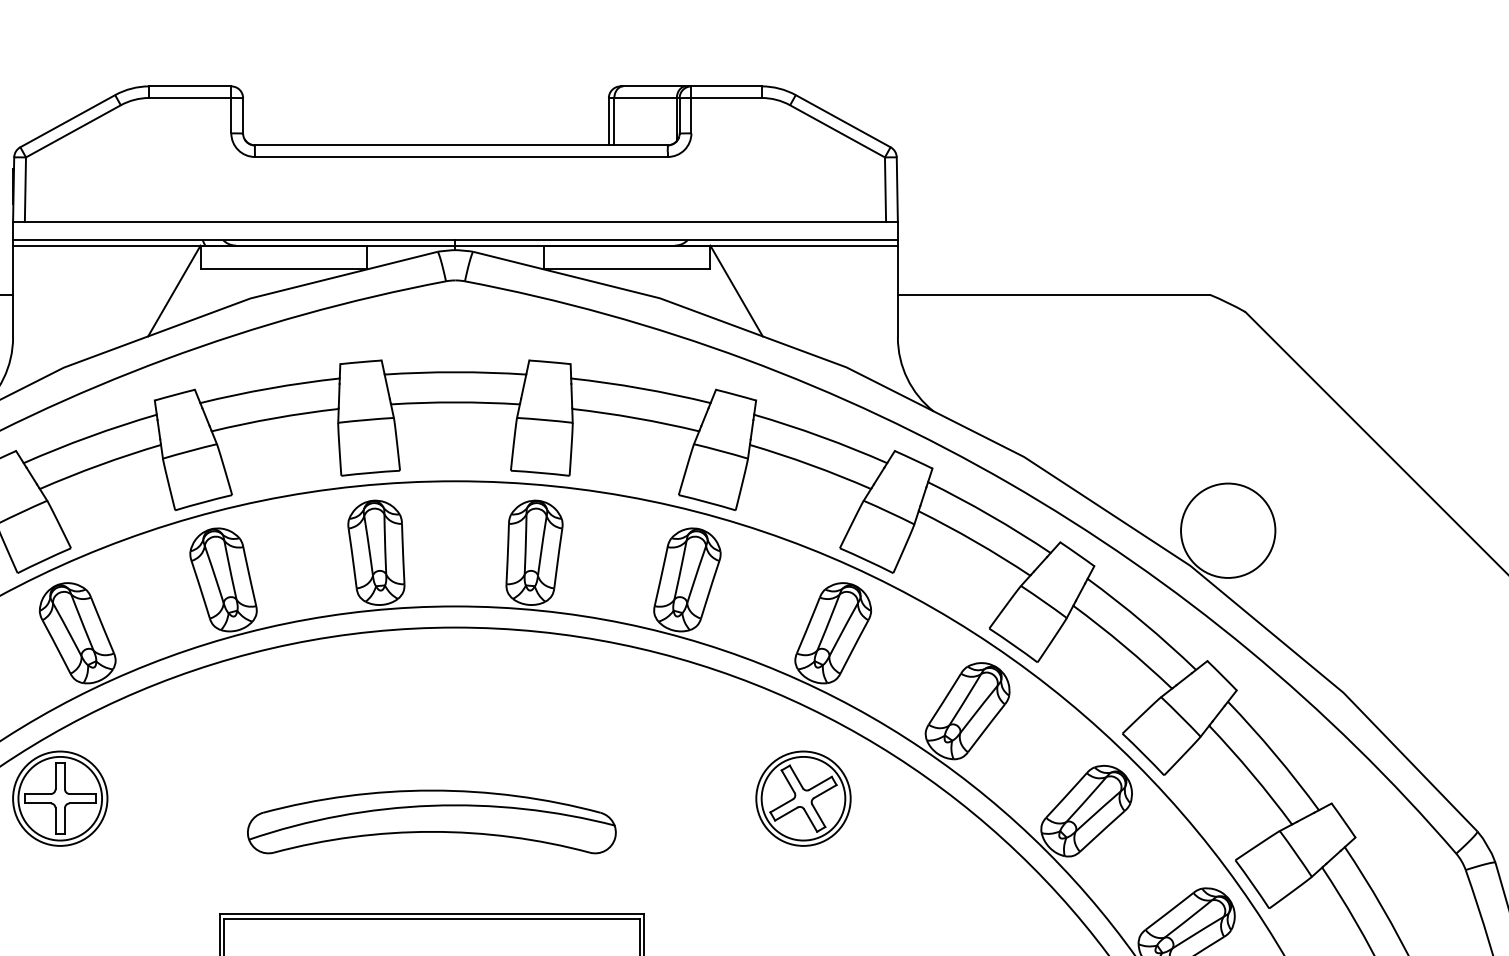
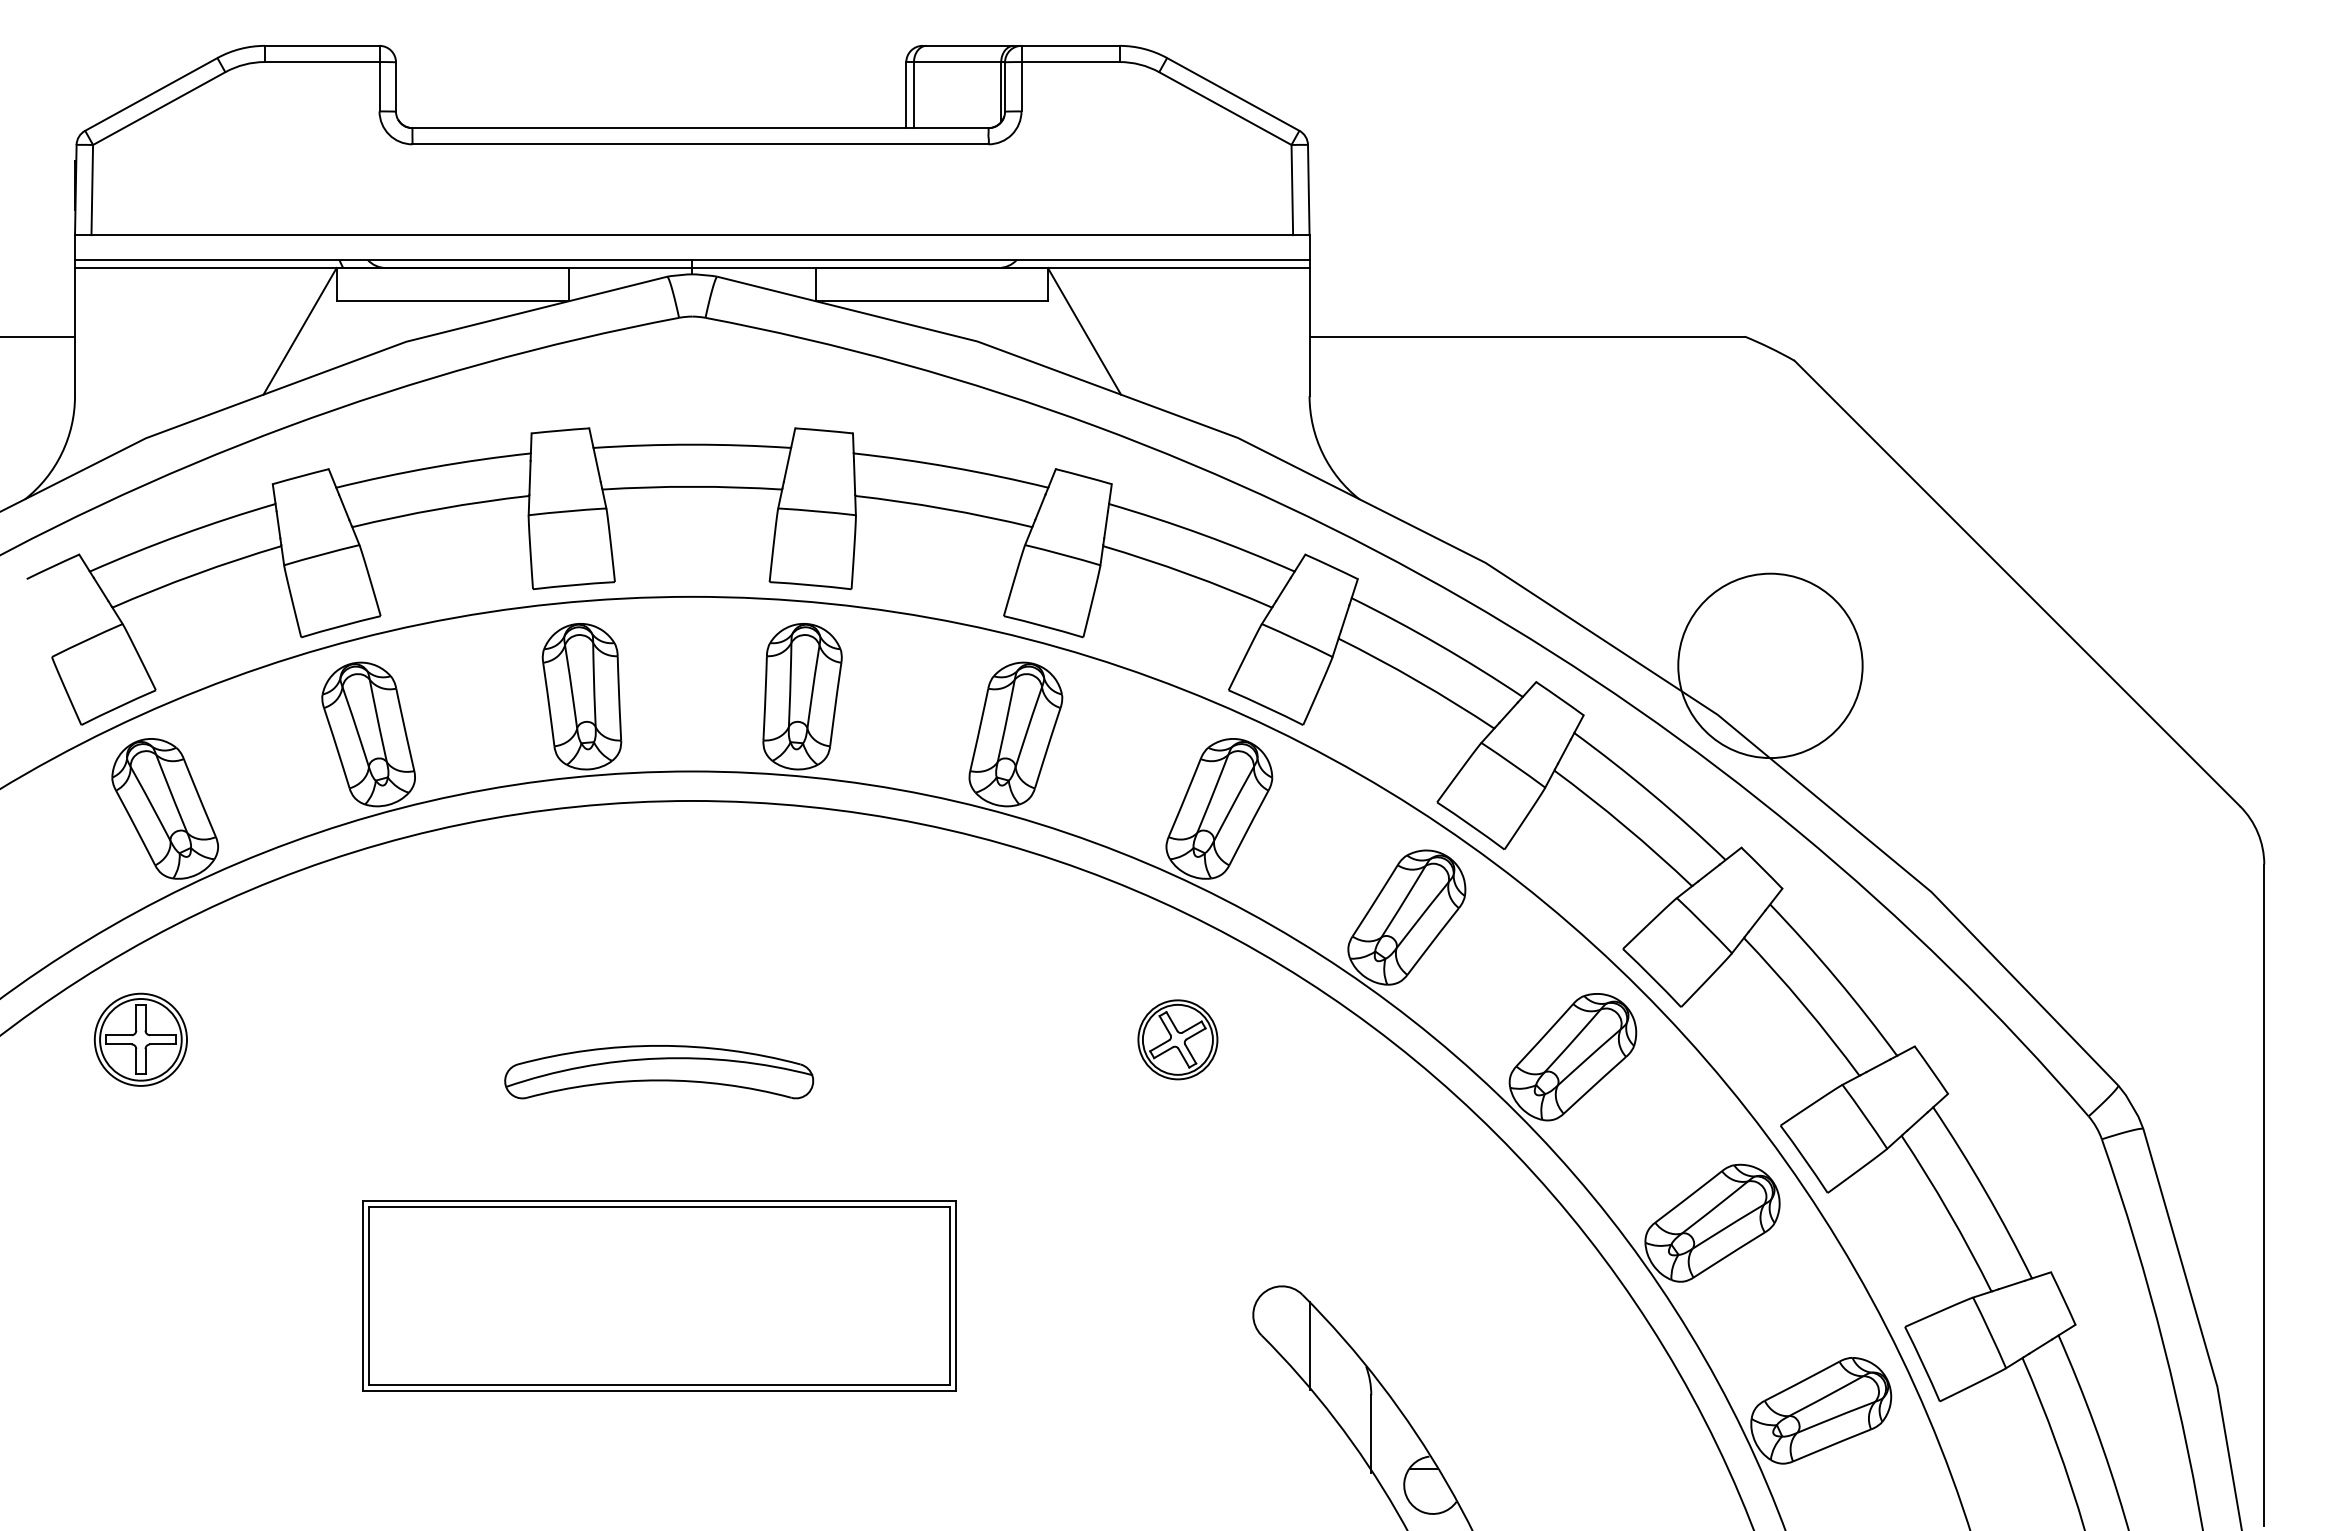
circle: (1228, 530) -> (1770, 665), size x1.4
part: (60, 798) -> (140, 1039), size x0.7
part: (803, 798) -> (1177, 1039), size x0.6
part: (431, 821) -> (658, 1071), size x0.6

